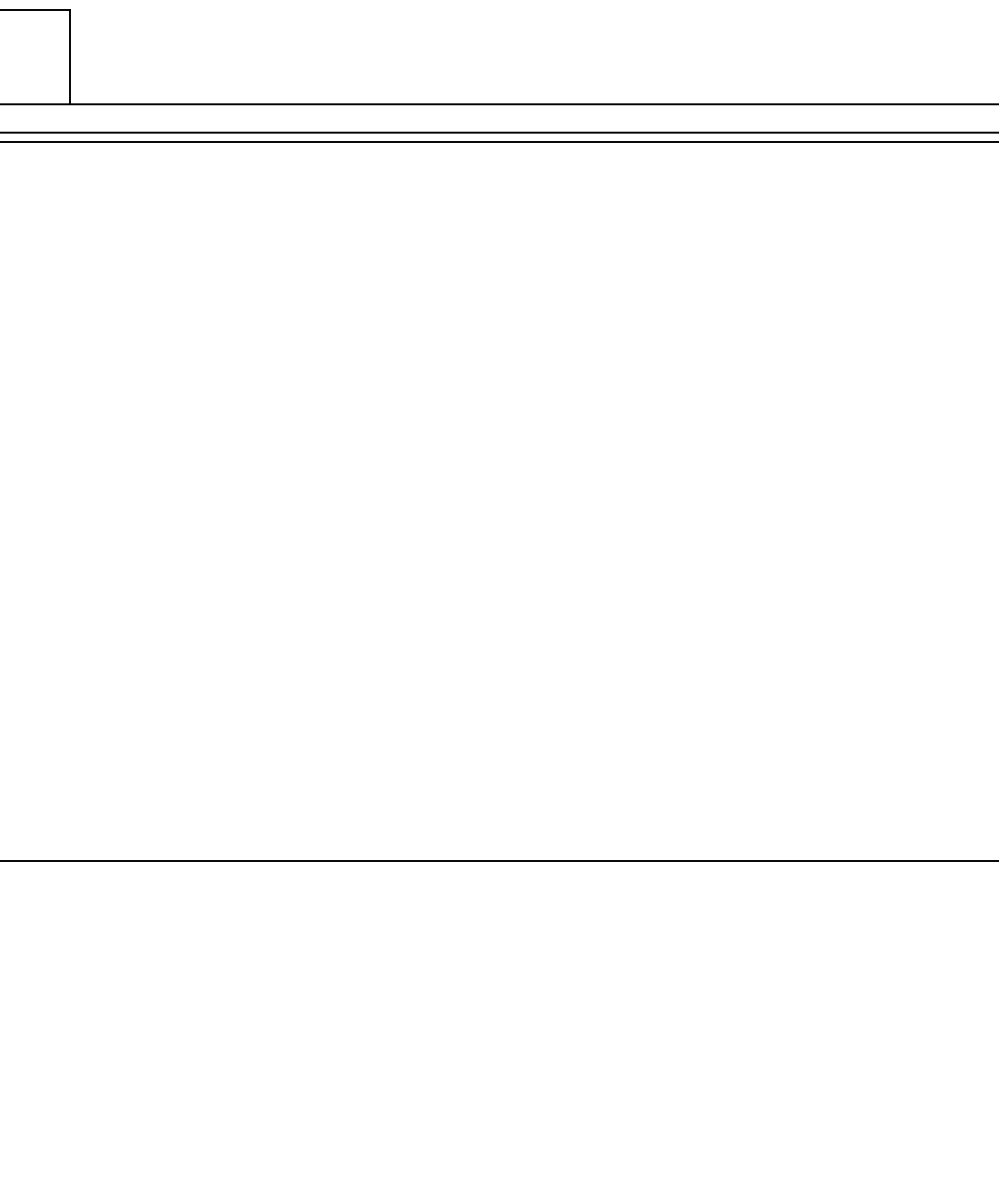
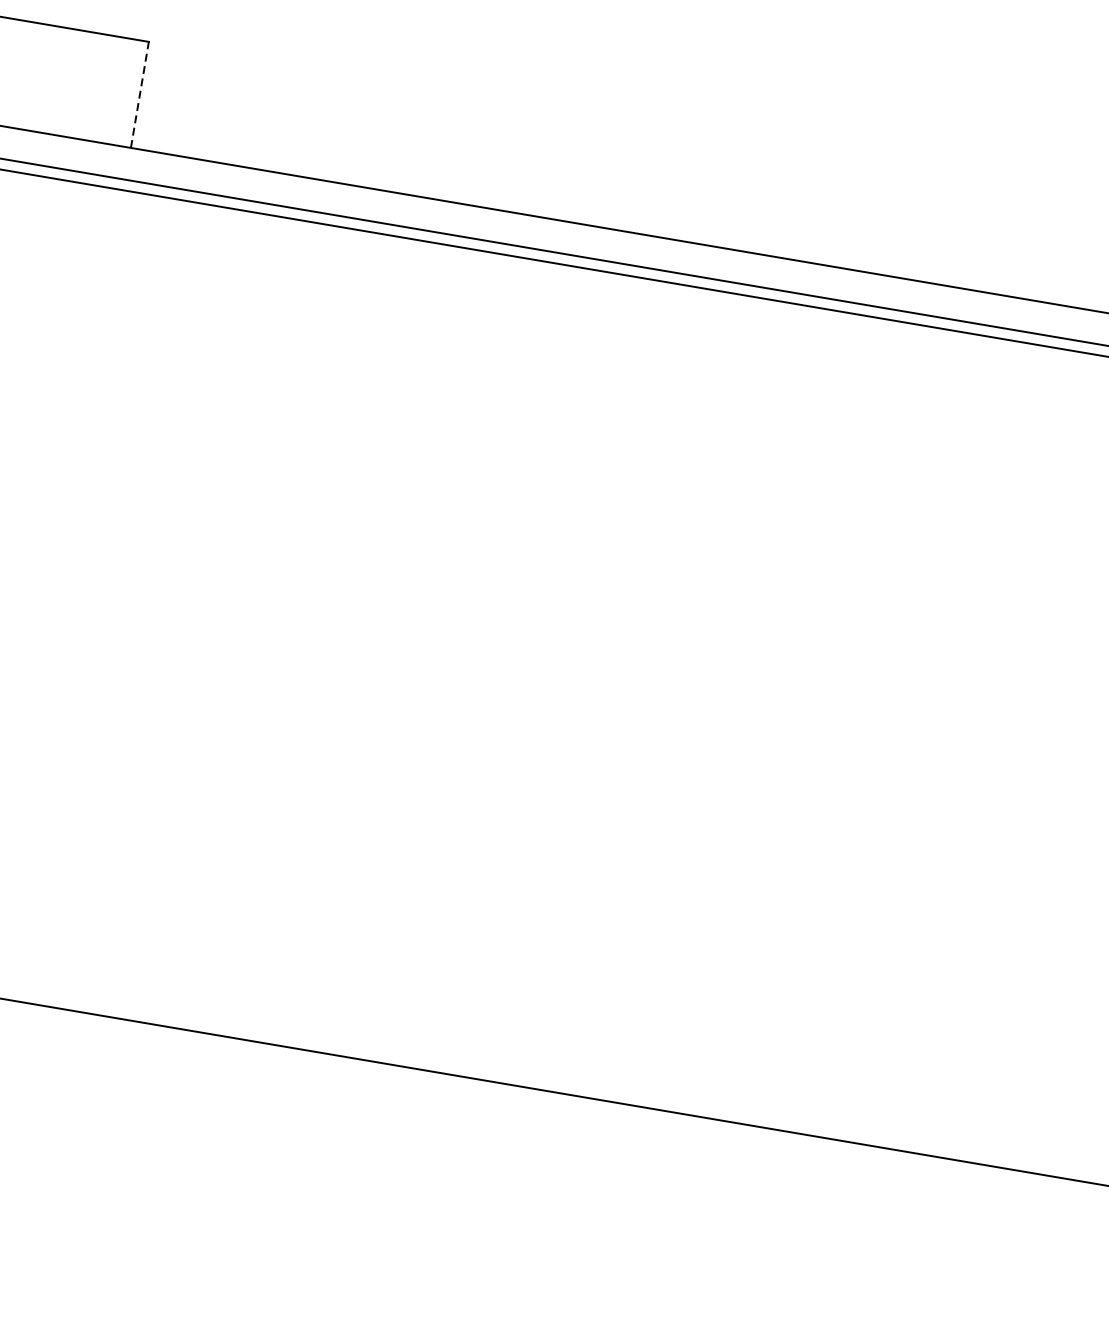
line: (70, 56) -> (140, 94), solid -> dashed

